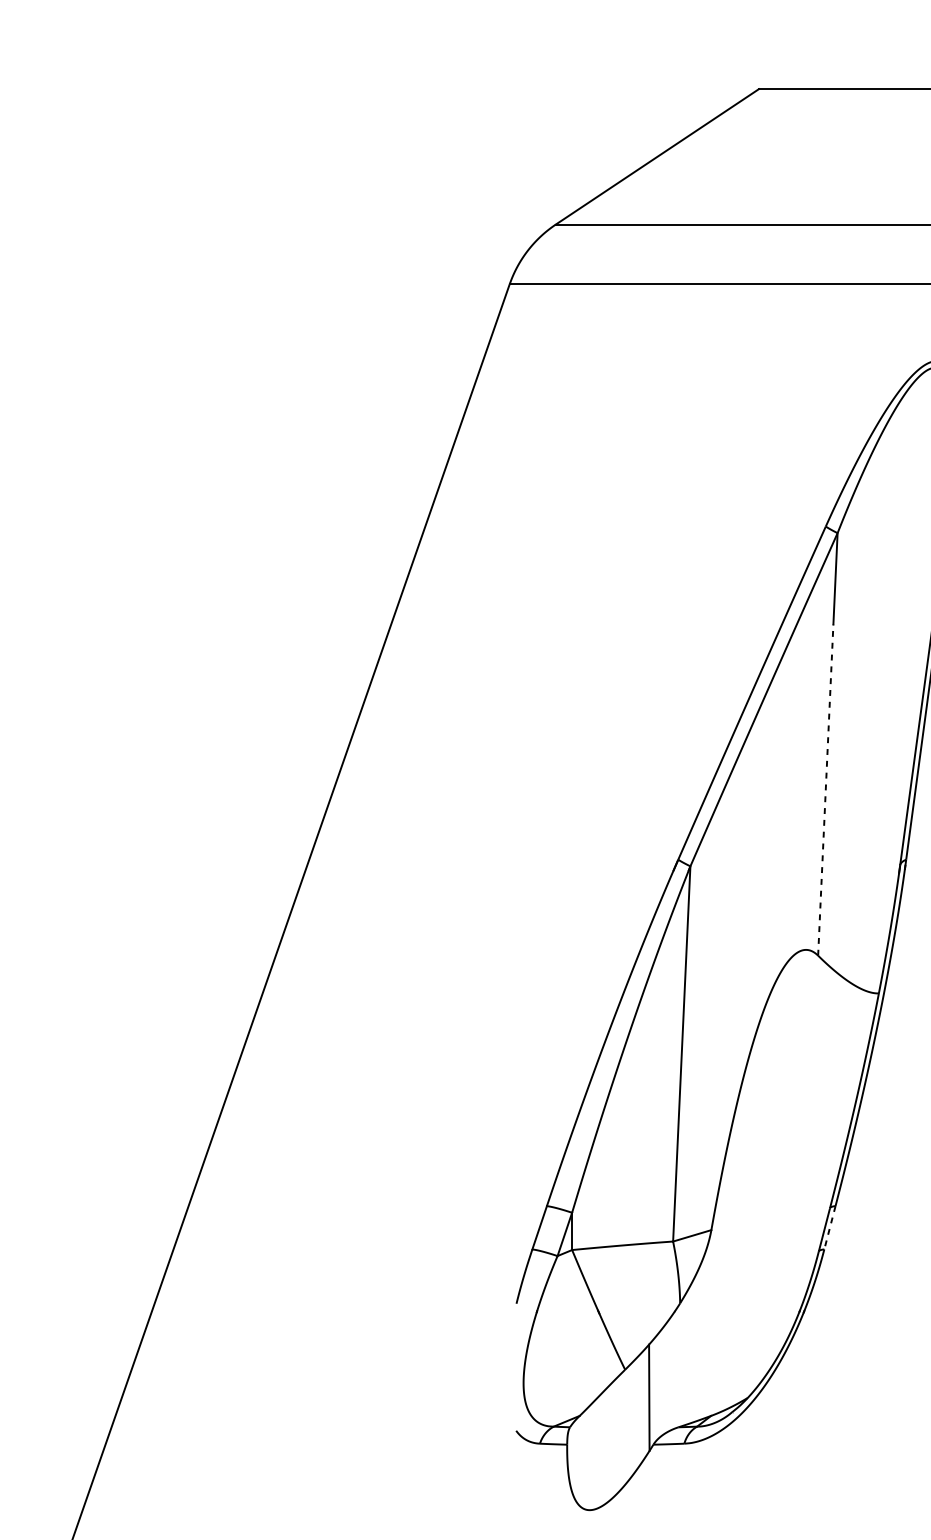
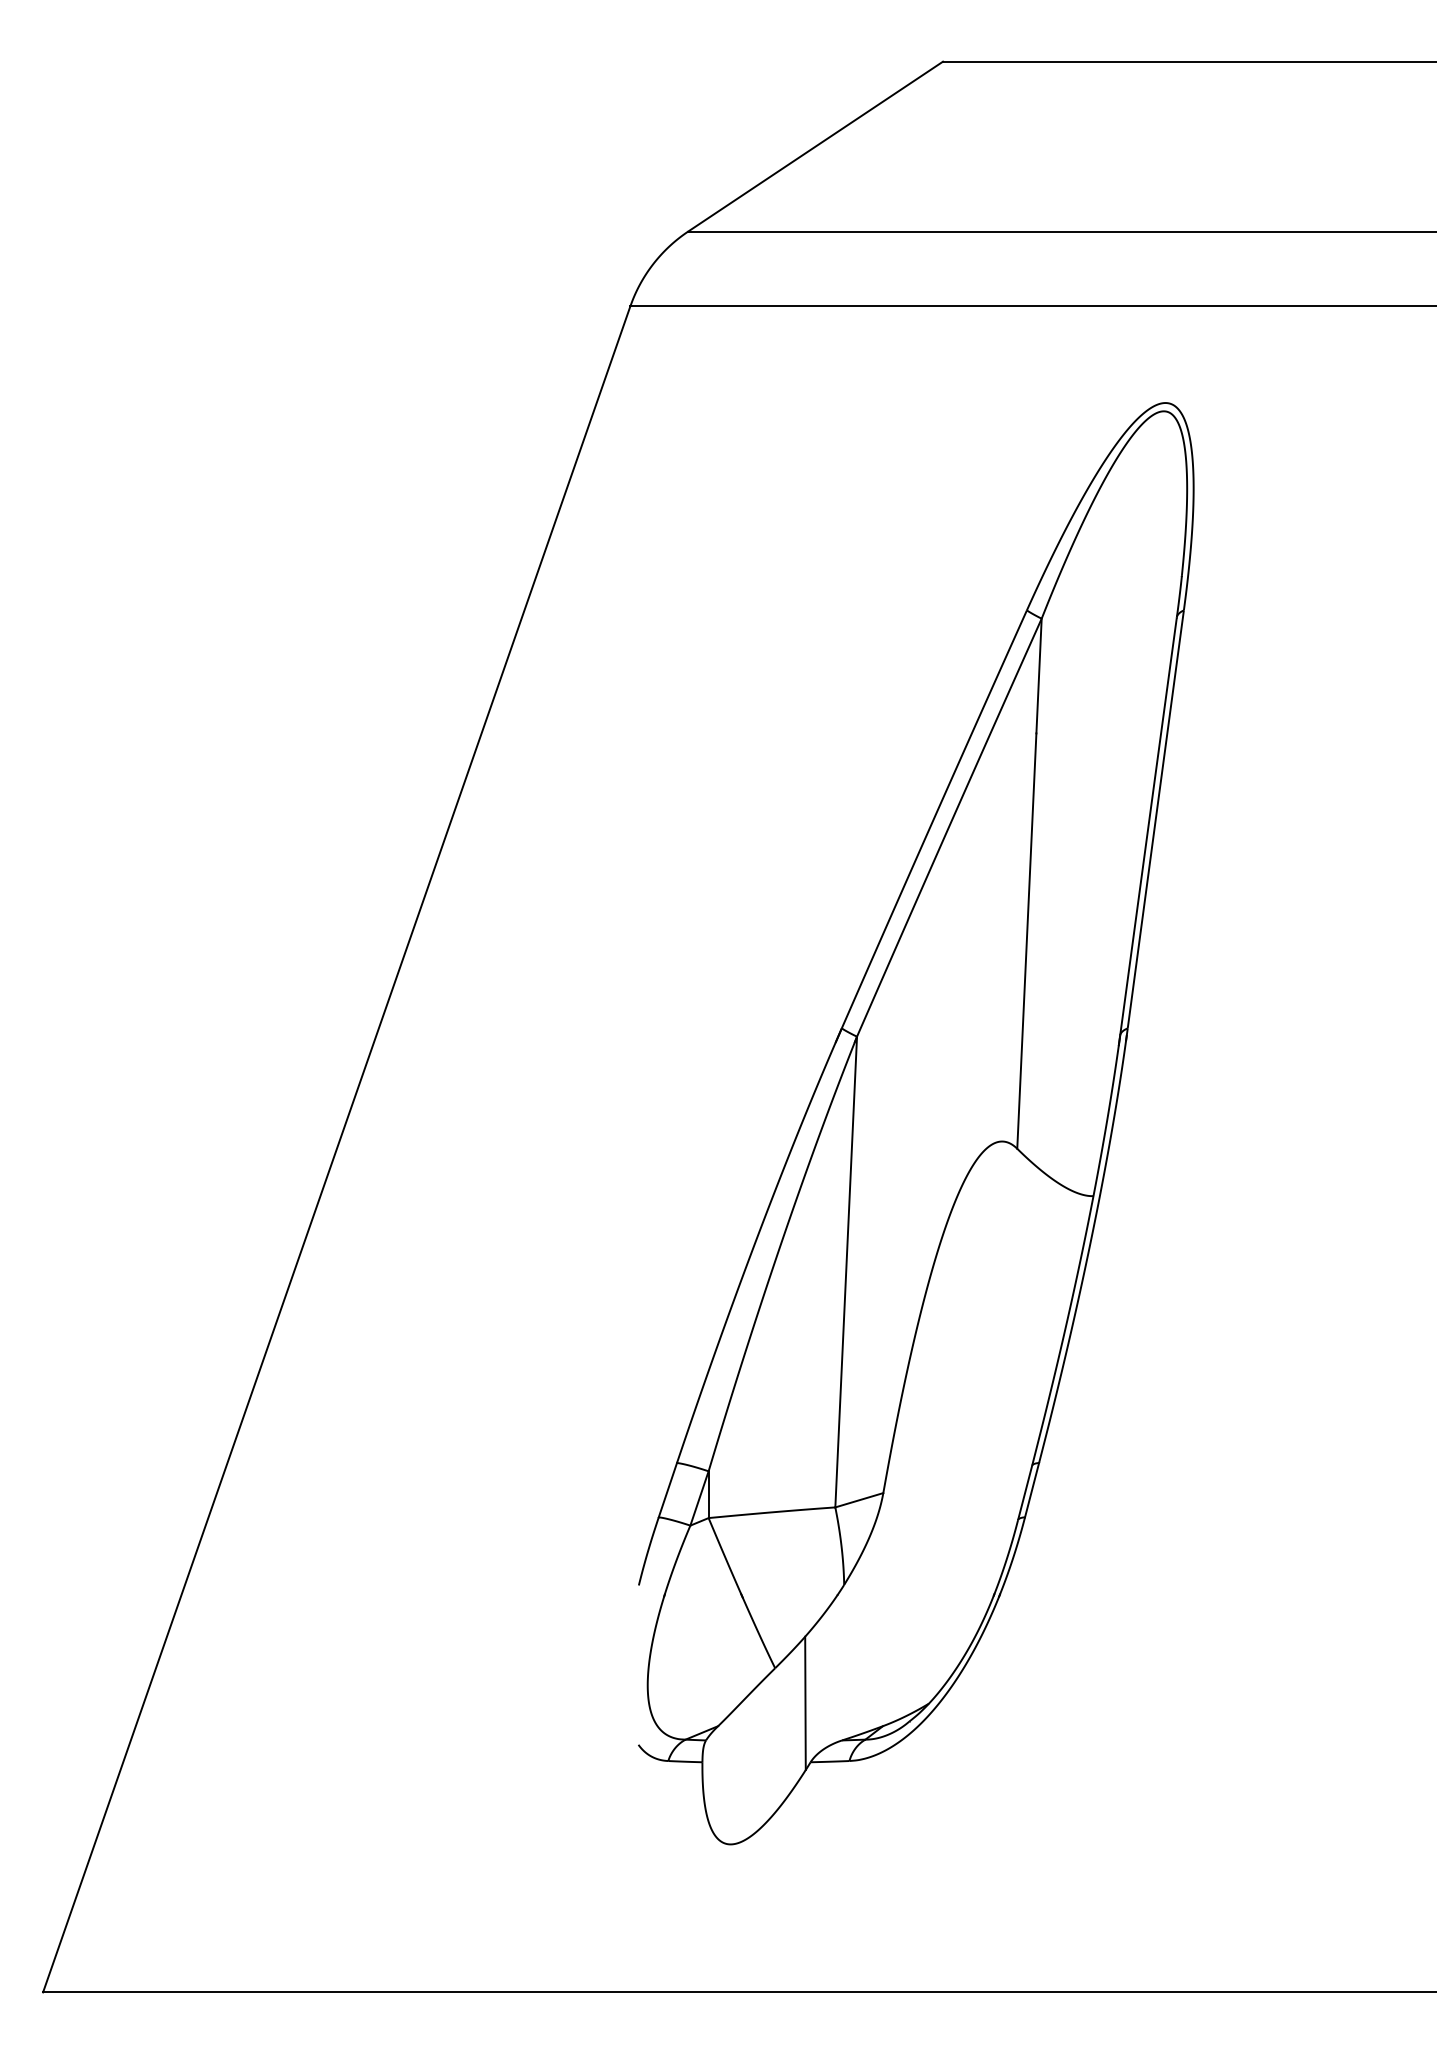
line: (825, 790) -> (1026, 941), dashed -> solid
line: (829, 1228) -> (1031, 1490), dashed -> solid

